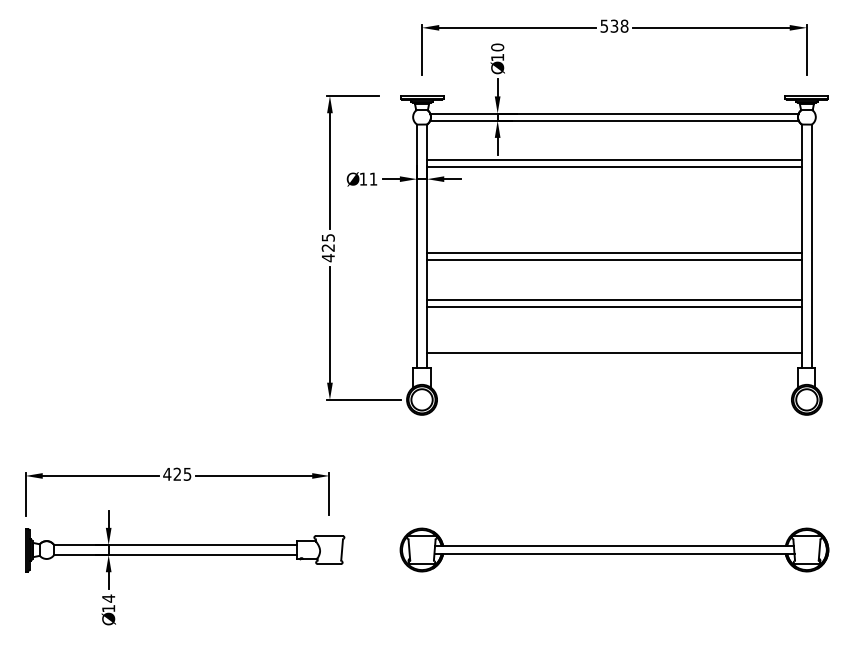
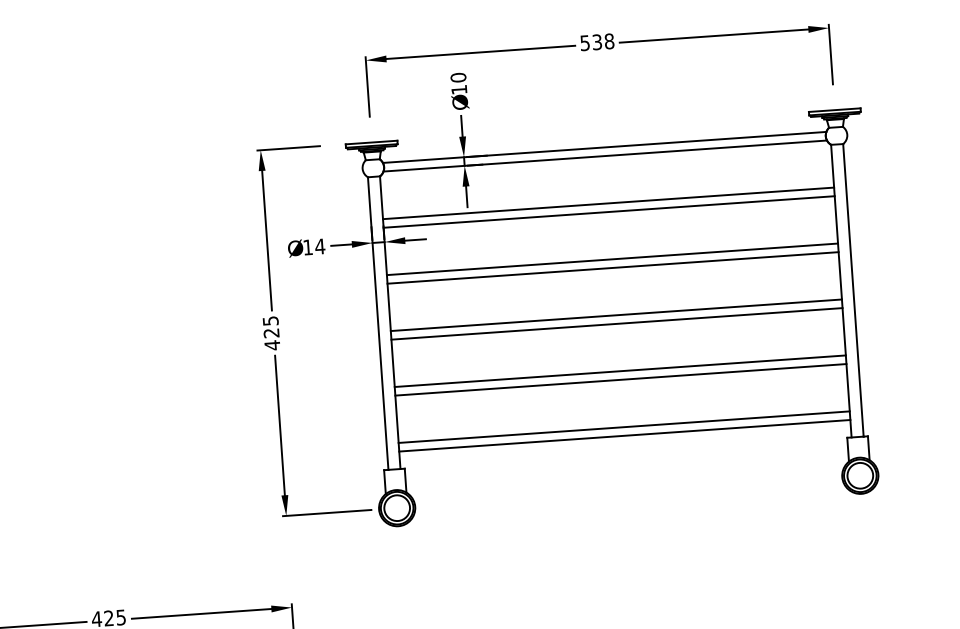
text: (373, 178) -> (320, 245), 11 -> 14
line: (614, 206) -> (612, 259), added
line: (614, 213) -> (613, 267), added
line: (614, 346) -> (624, 427), added

